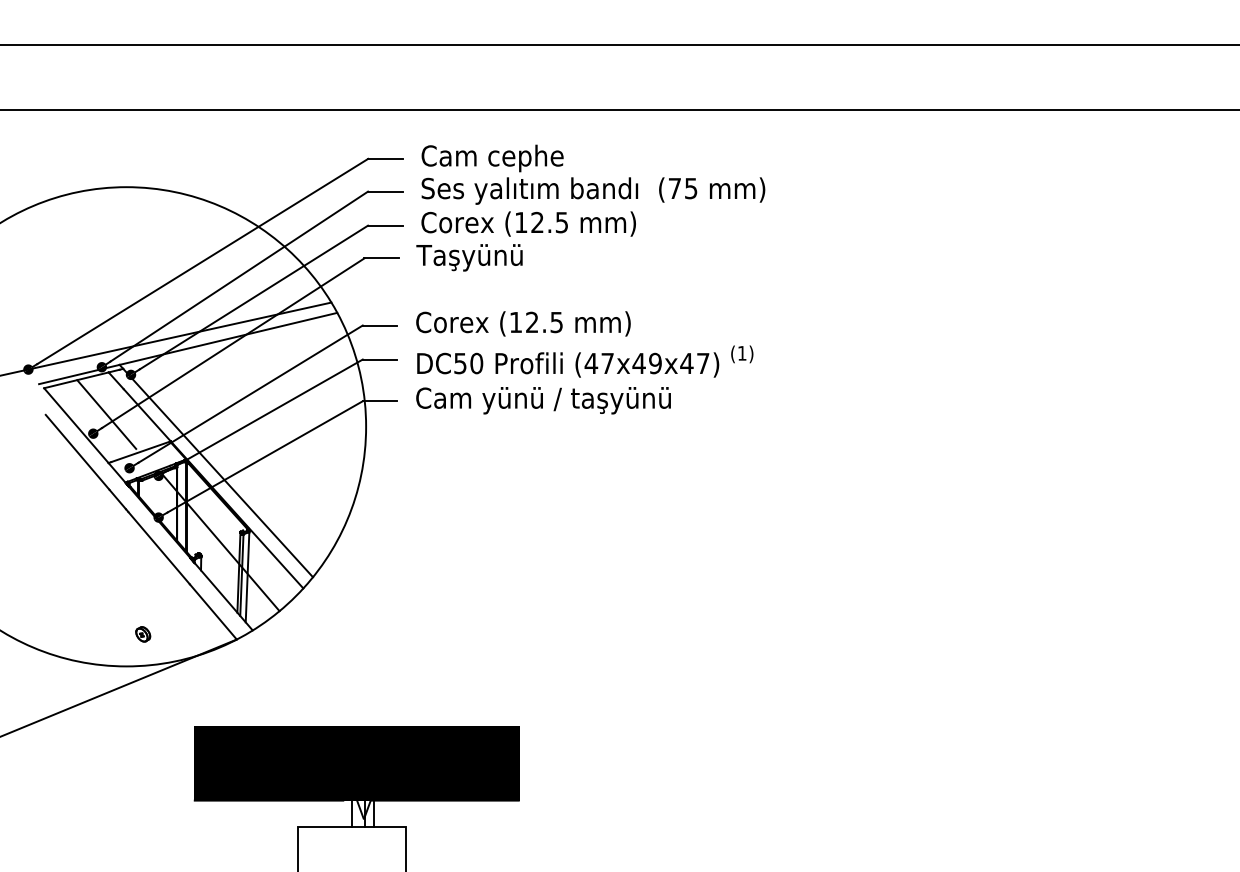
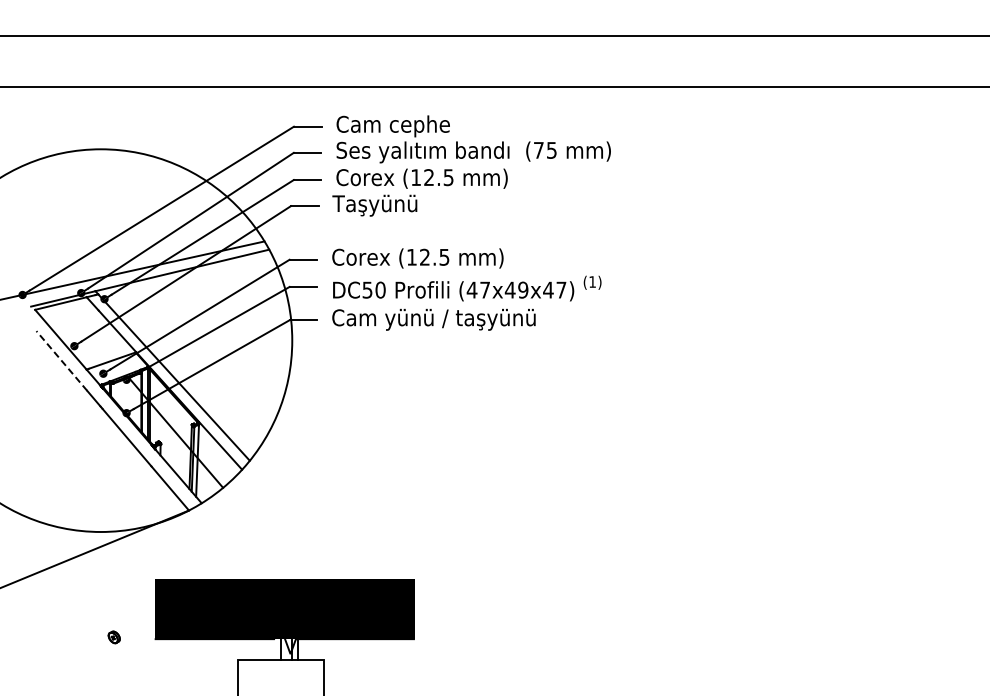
line: (105, 414) -> (84, 330), removed
line: (77, 451) -> (61, 360), solid -> dashed
part: (142, 634) -> (113, 637), moved

